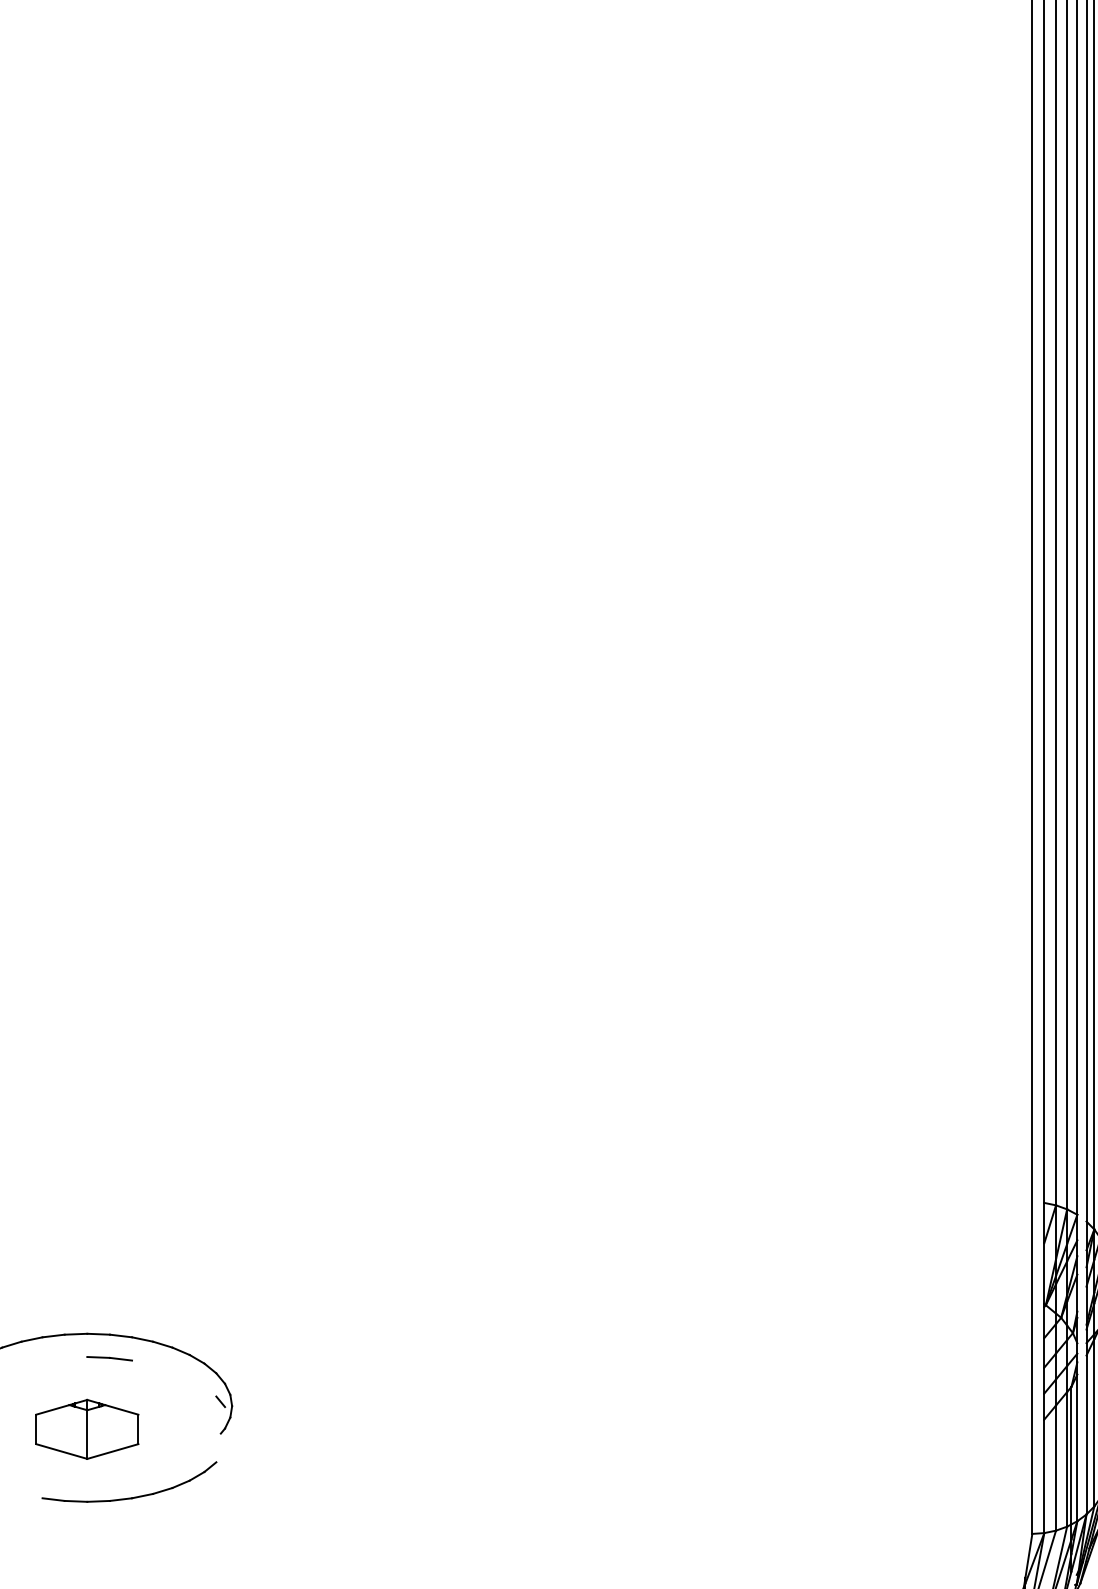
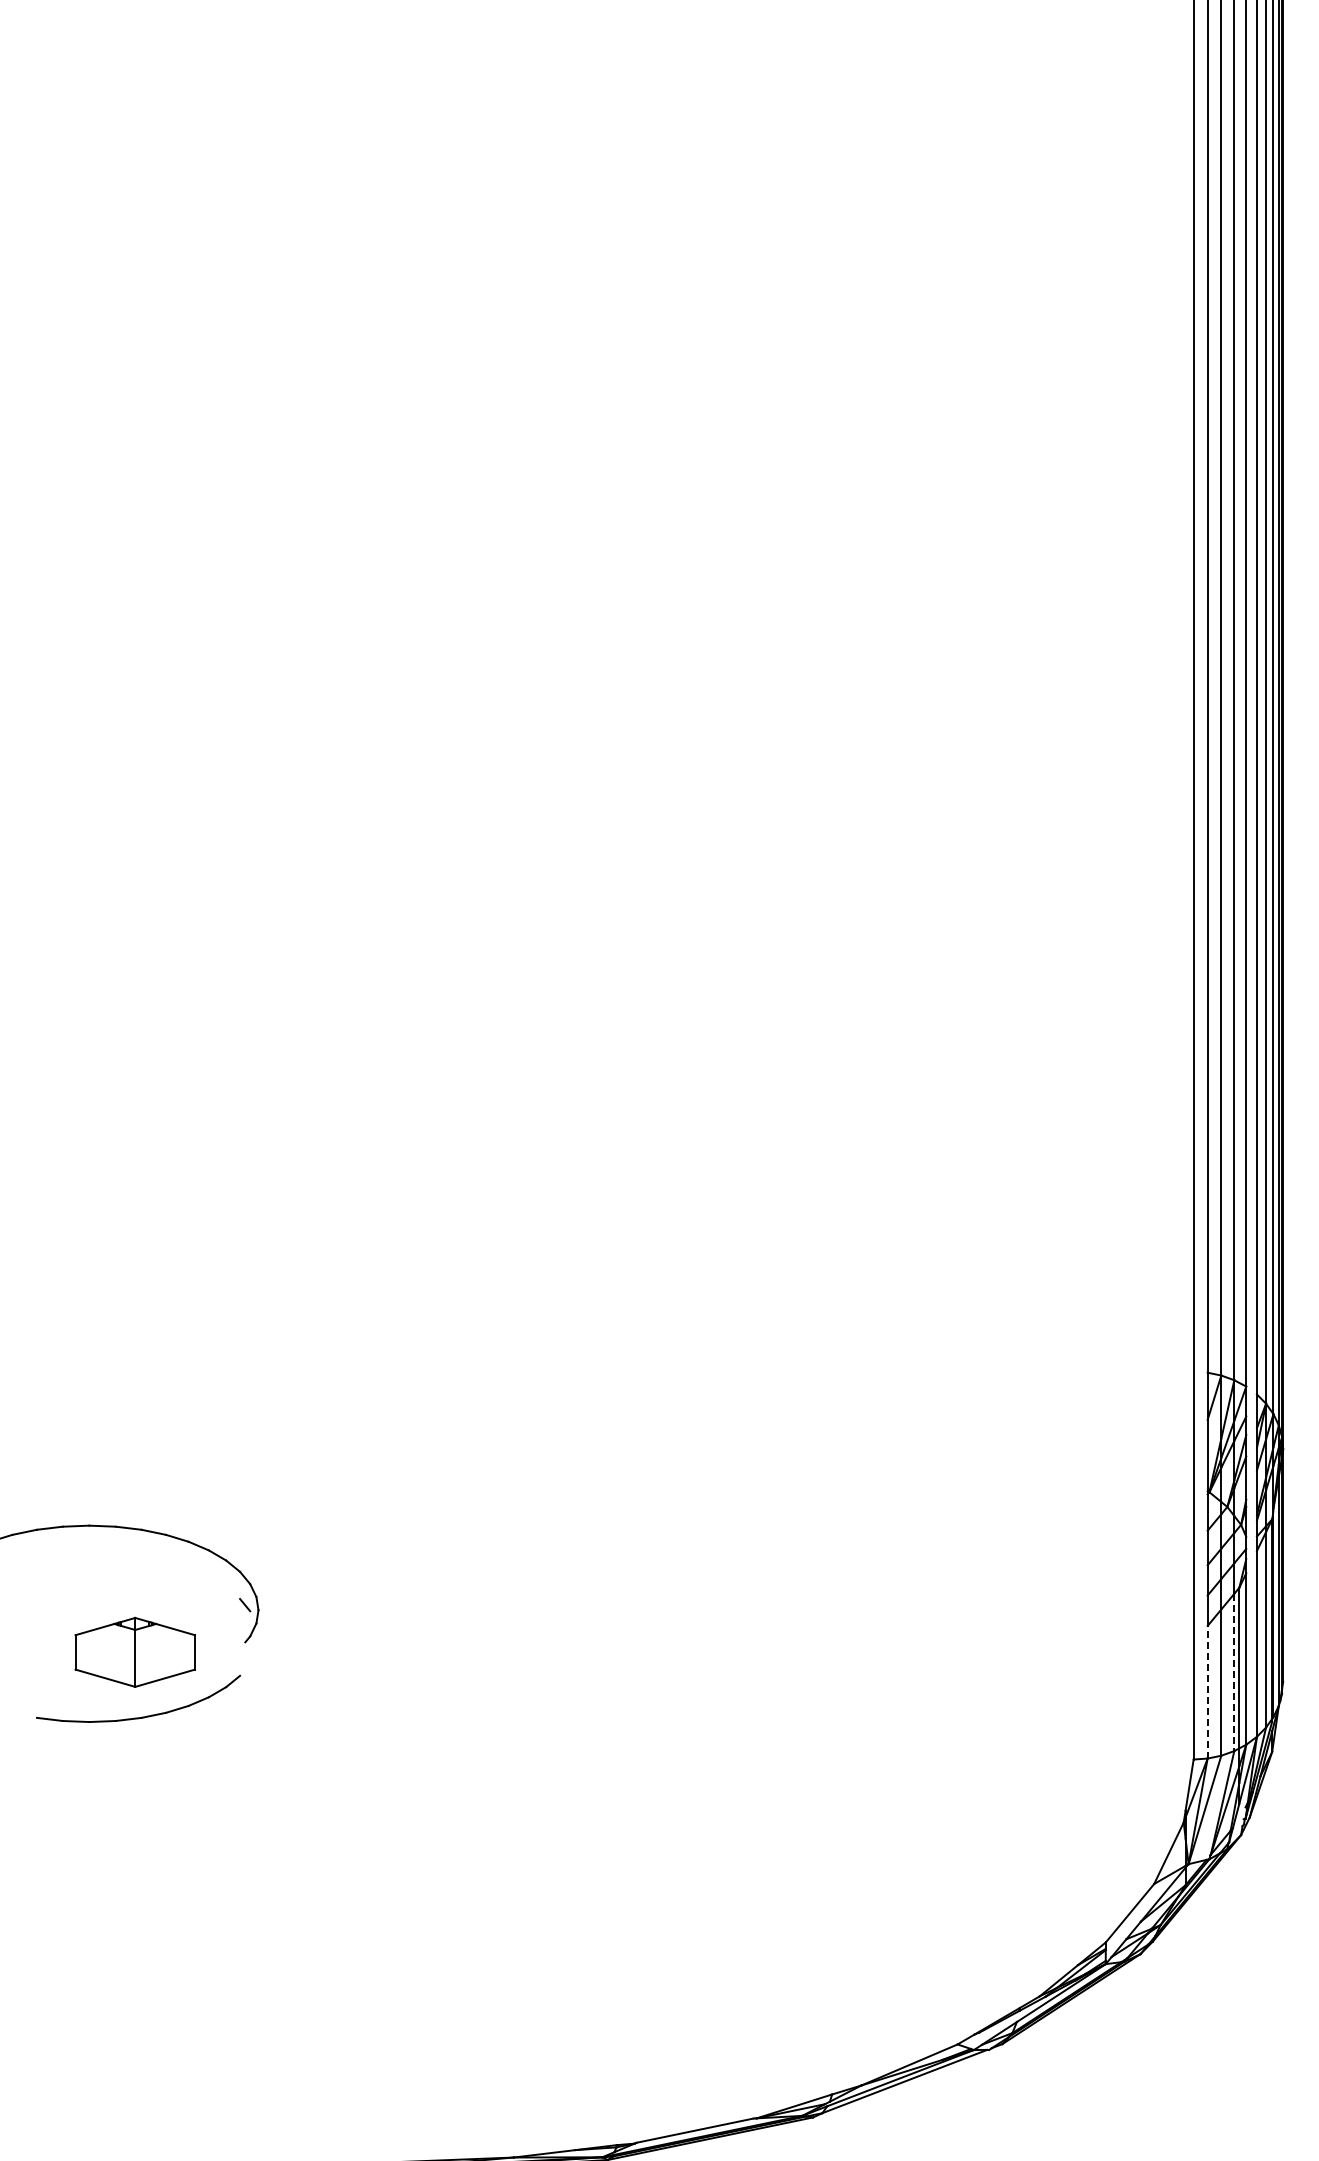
line: (109, 1358) -> (115, 1554), removed
part: (86, 1428) -> (134, 1651), moved
line: (1067, 1459) -> (1234, 1672), solid -> dashed
line: (1044, 1475) -> (1207, 1691), solid -> dashed

